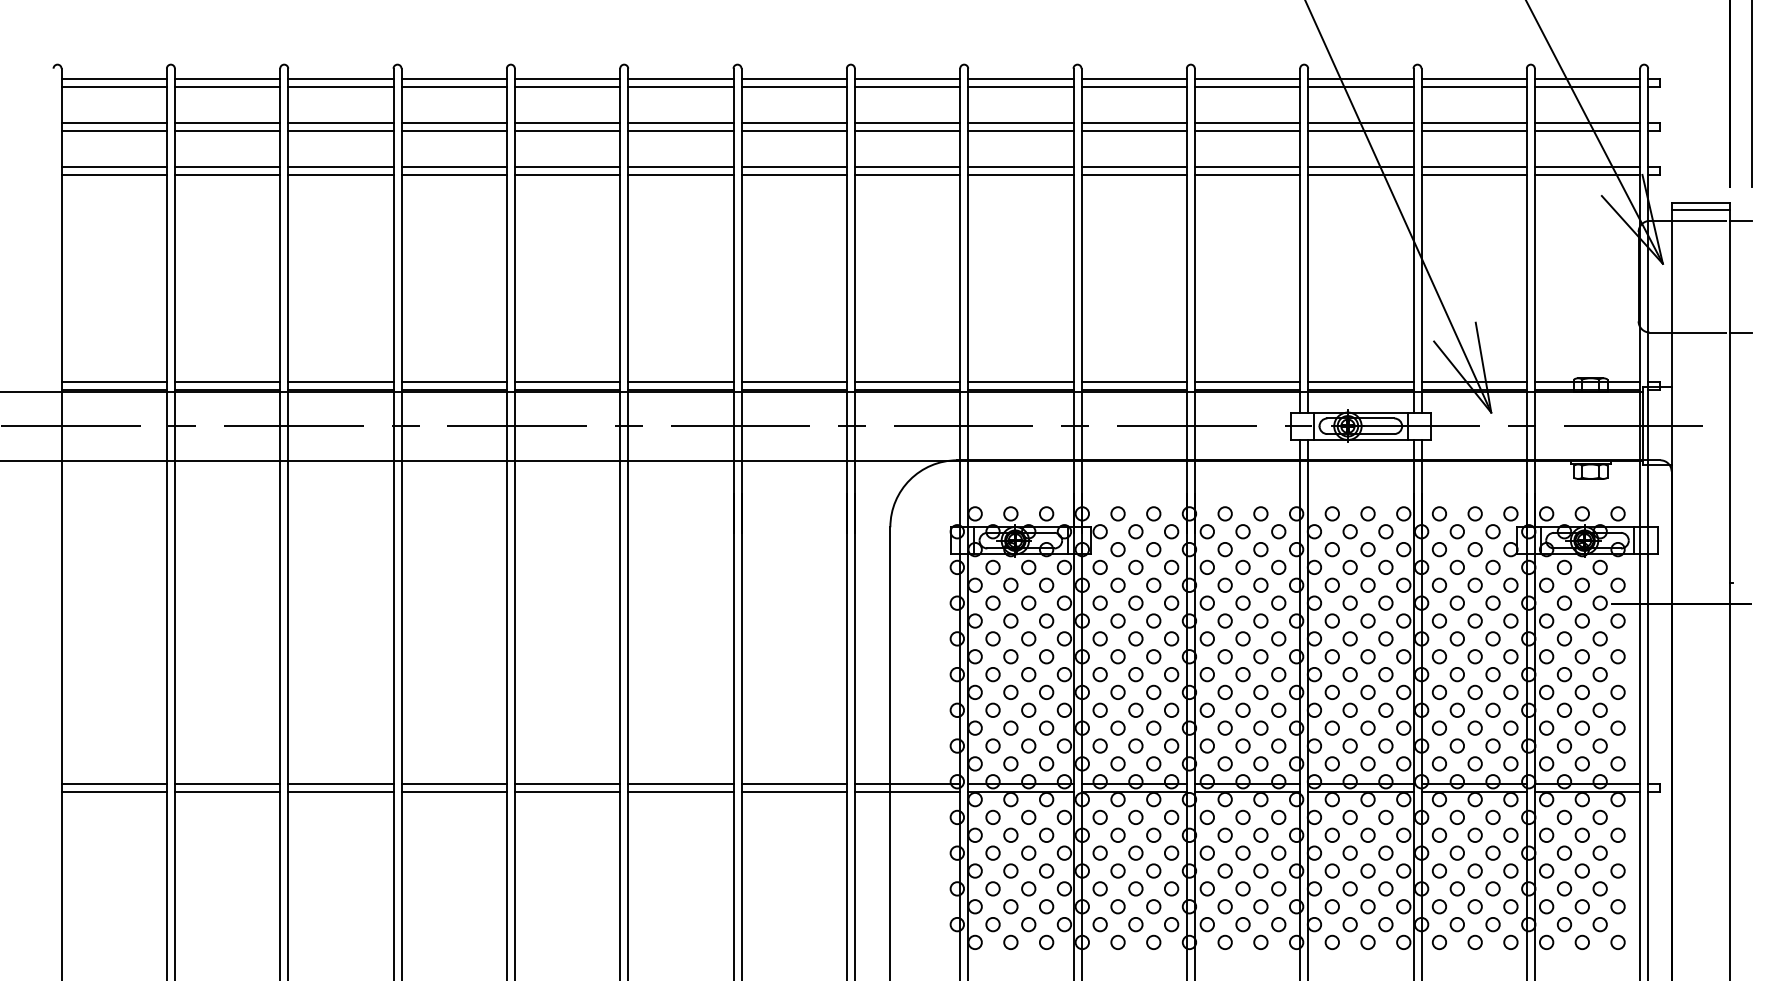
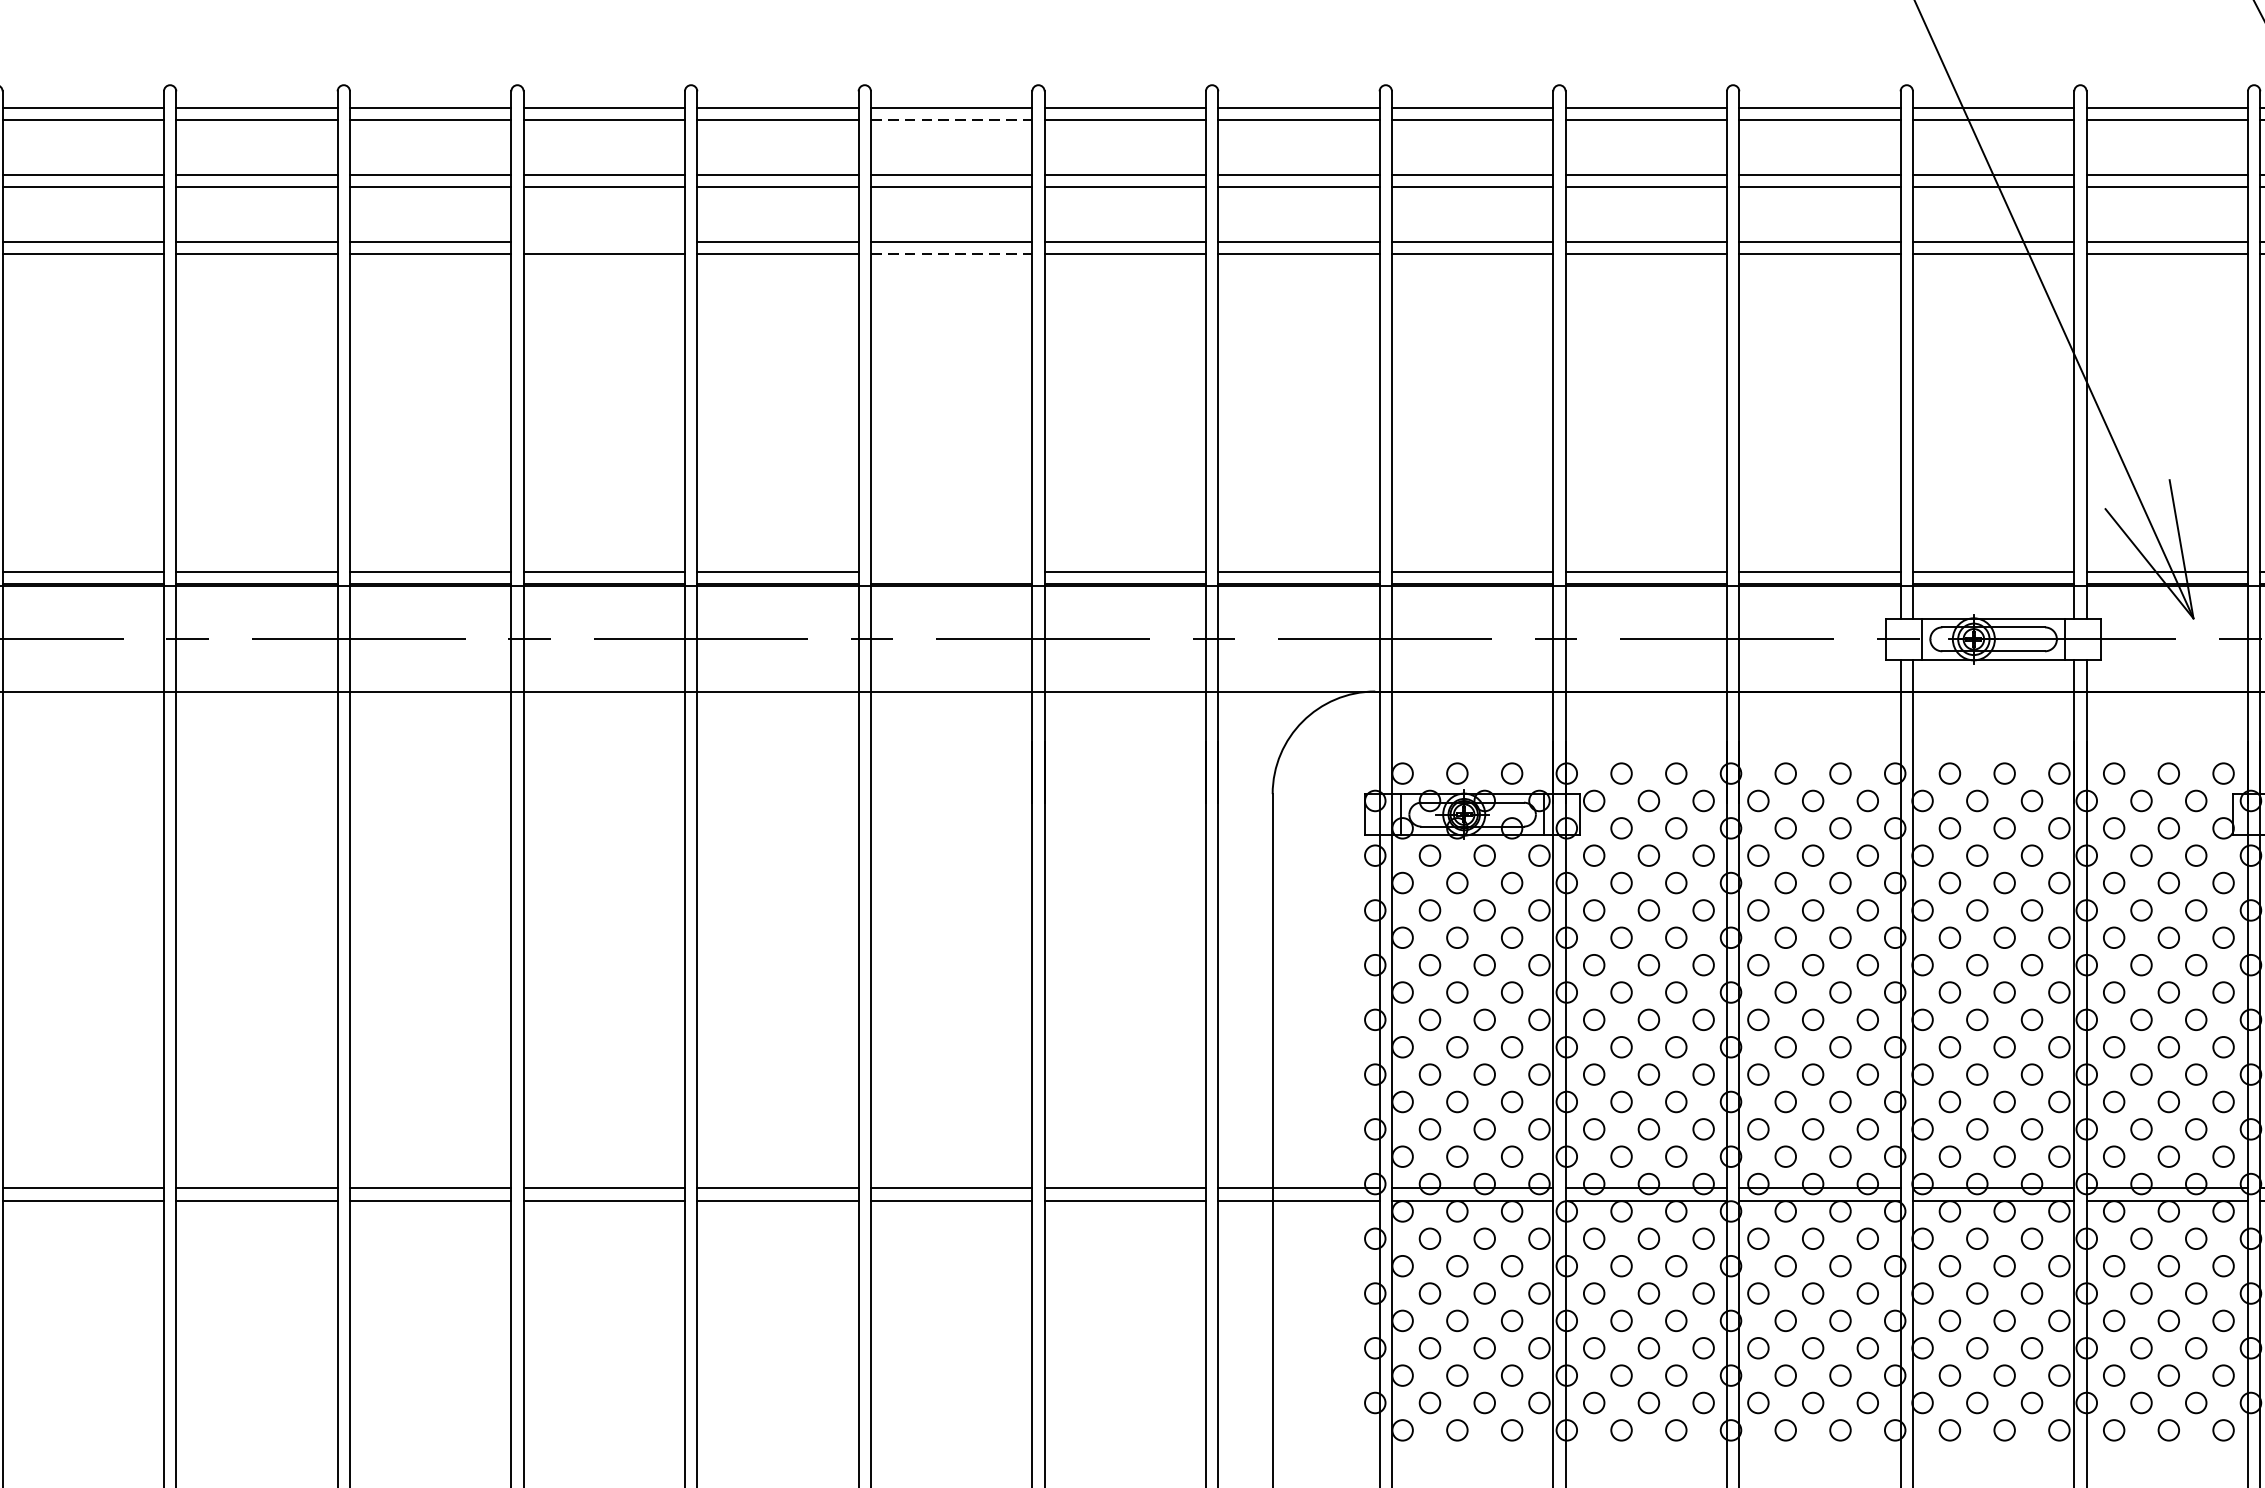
line: (680, 87) -> (951, 120), solid -> dashed
line: (453, 166) -> (603, 241), removed
line: (680, 174) -> (951, 253), solid -> dashed
line: (680, 382) -> (951, 572), removed

